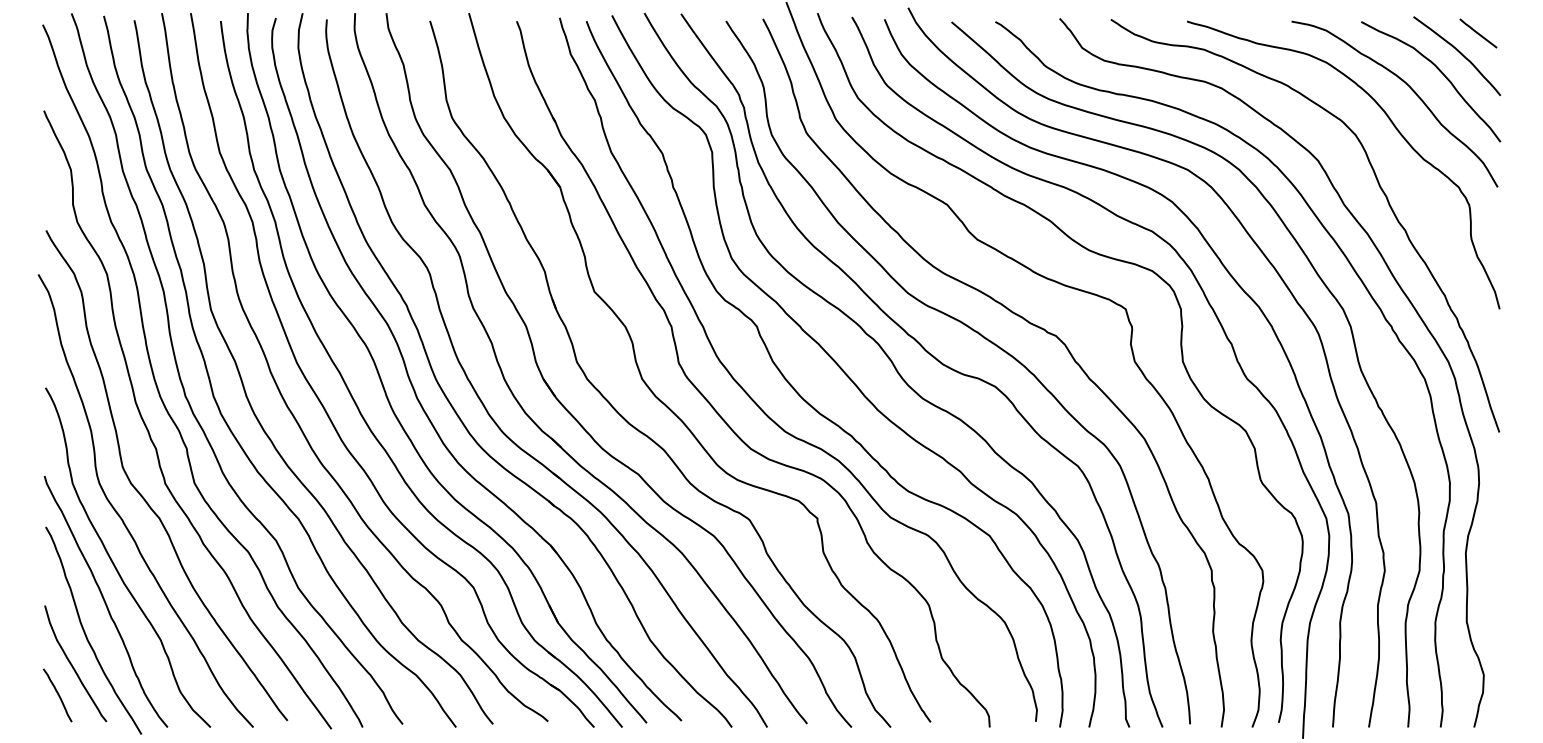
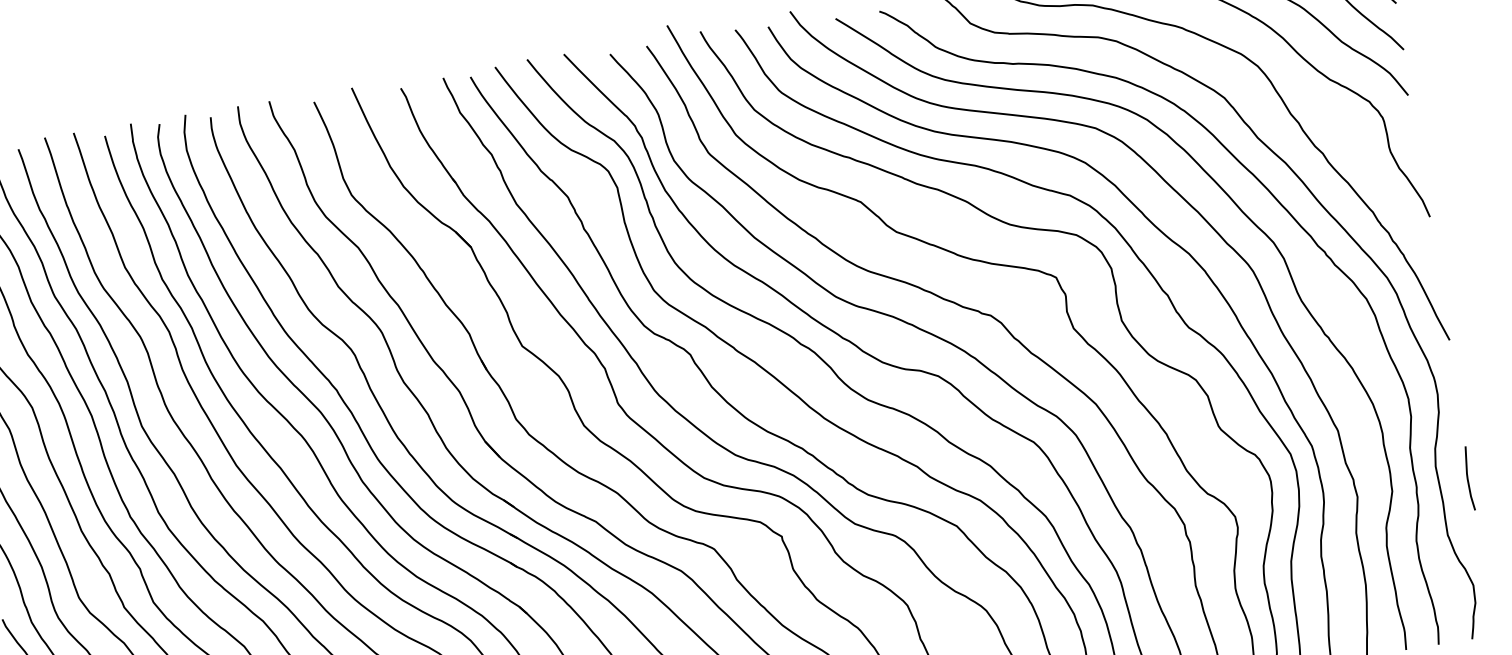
line: (1495, 570) -> (1468, 478), added

